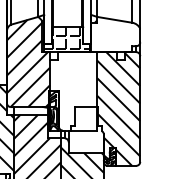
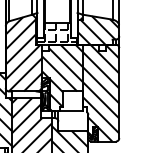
hatch: (115, 35) -> (98, 30), added
hatch: (73, 91) -> (62, 78), added

